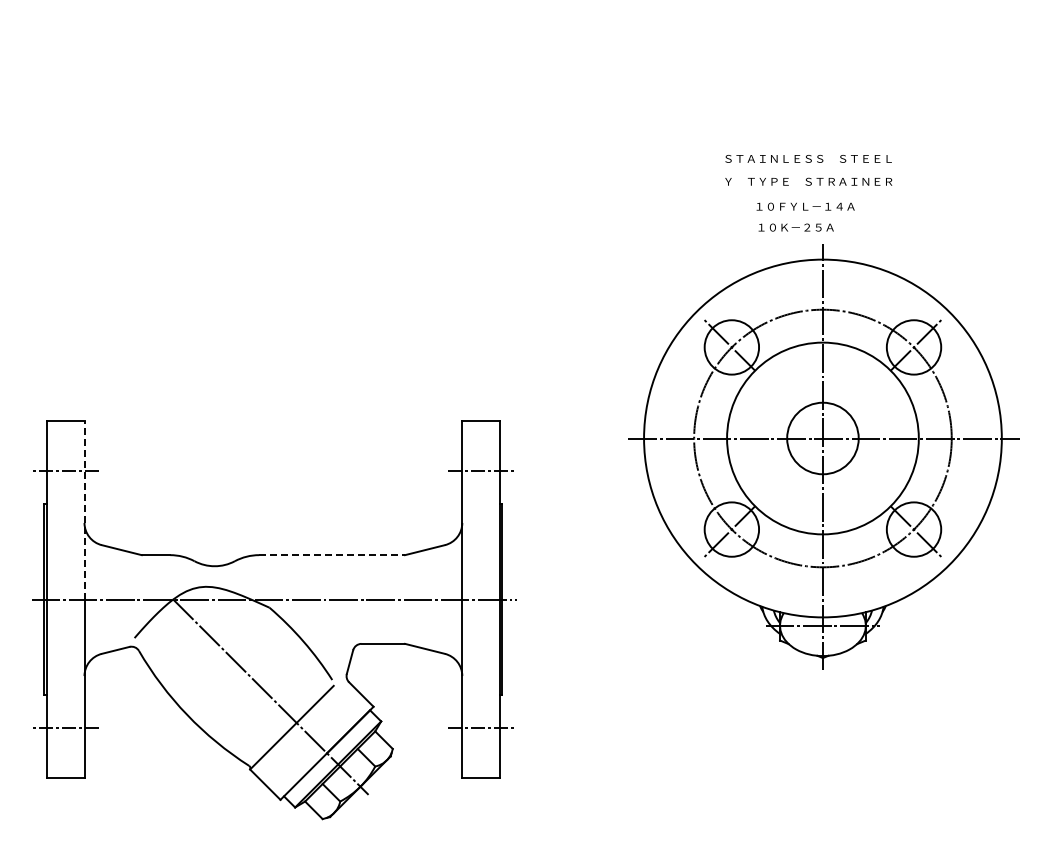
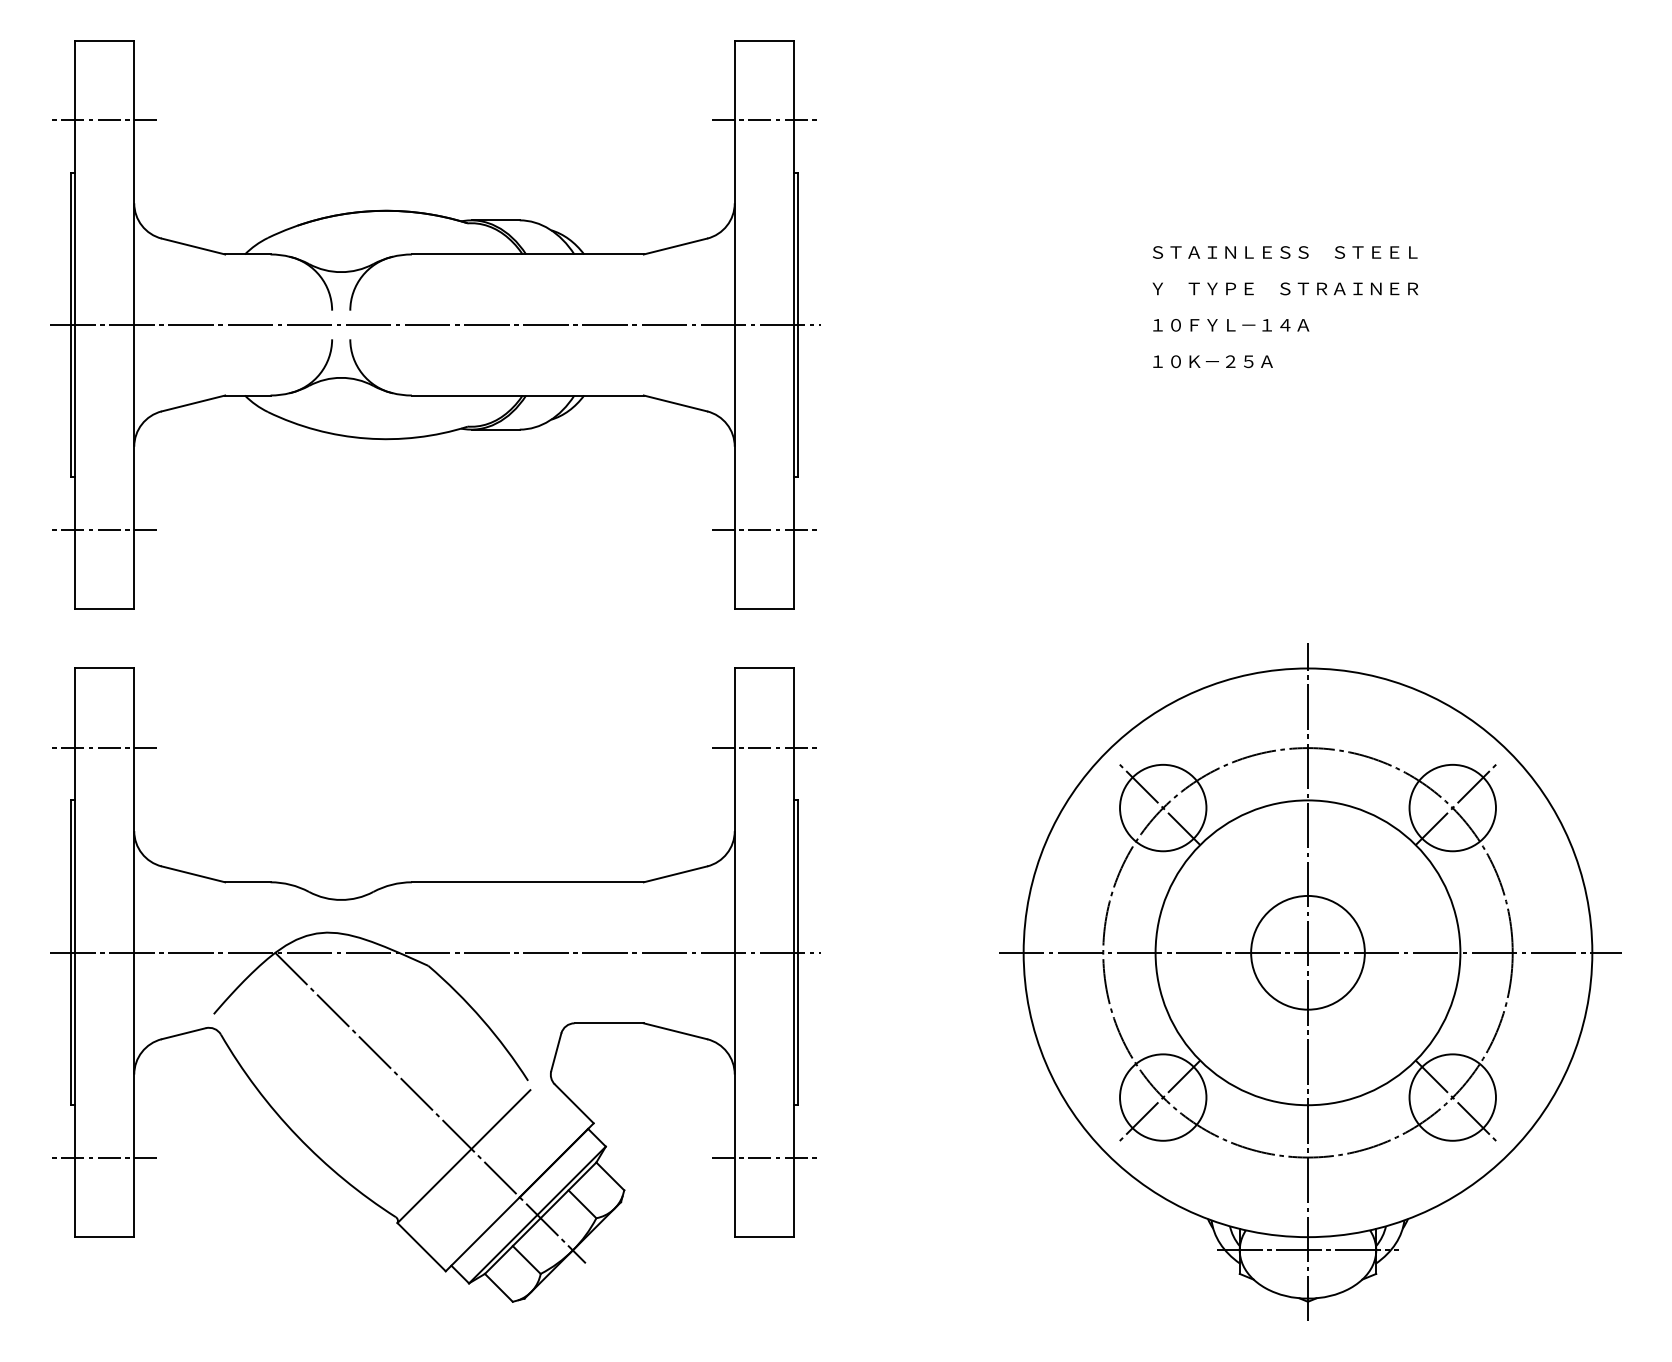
part: (274, 204) -> (436, 324), added
text: (805, 206) -> (1230, 324), moved
text: (795, 227) -> (1211, 361), moved
part: (823, 456) -> (1308, 981), moved
line: (84, 509) -> (134, 809), dashed -> solid
line: (332, 555) -> (528, 882), dashed -> solid

